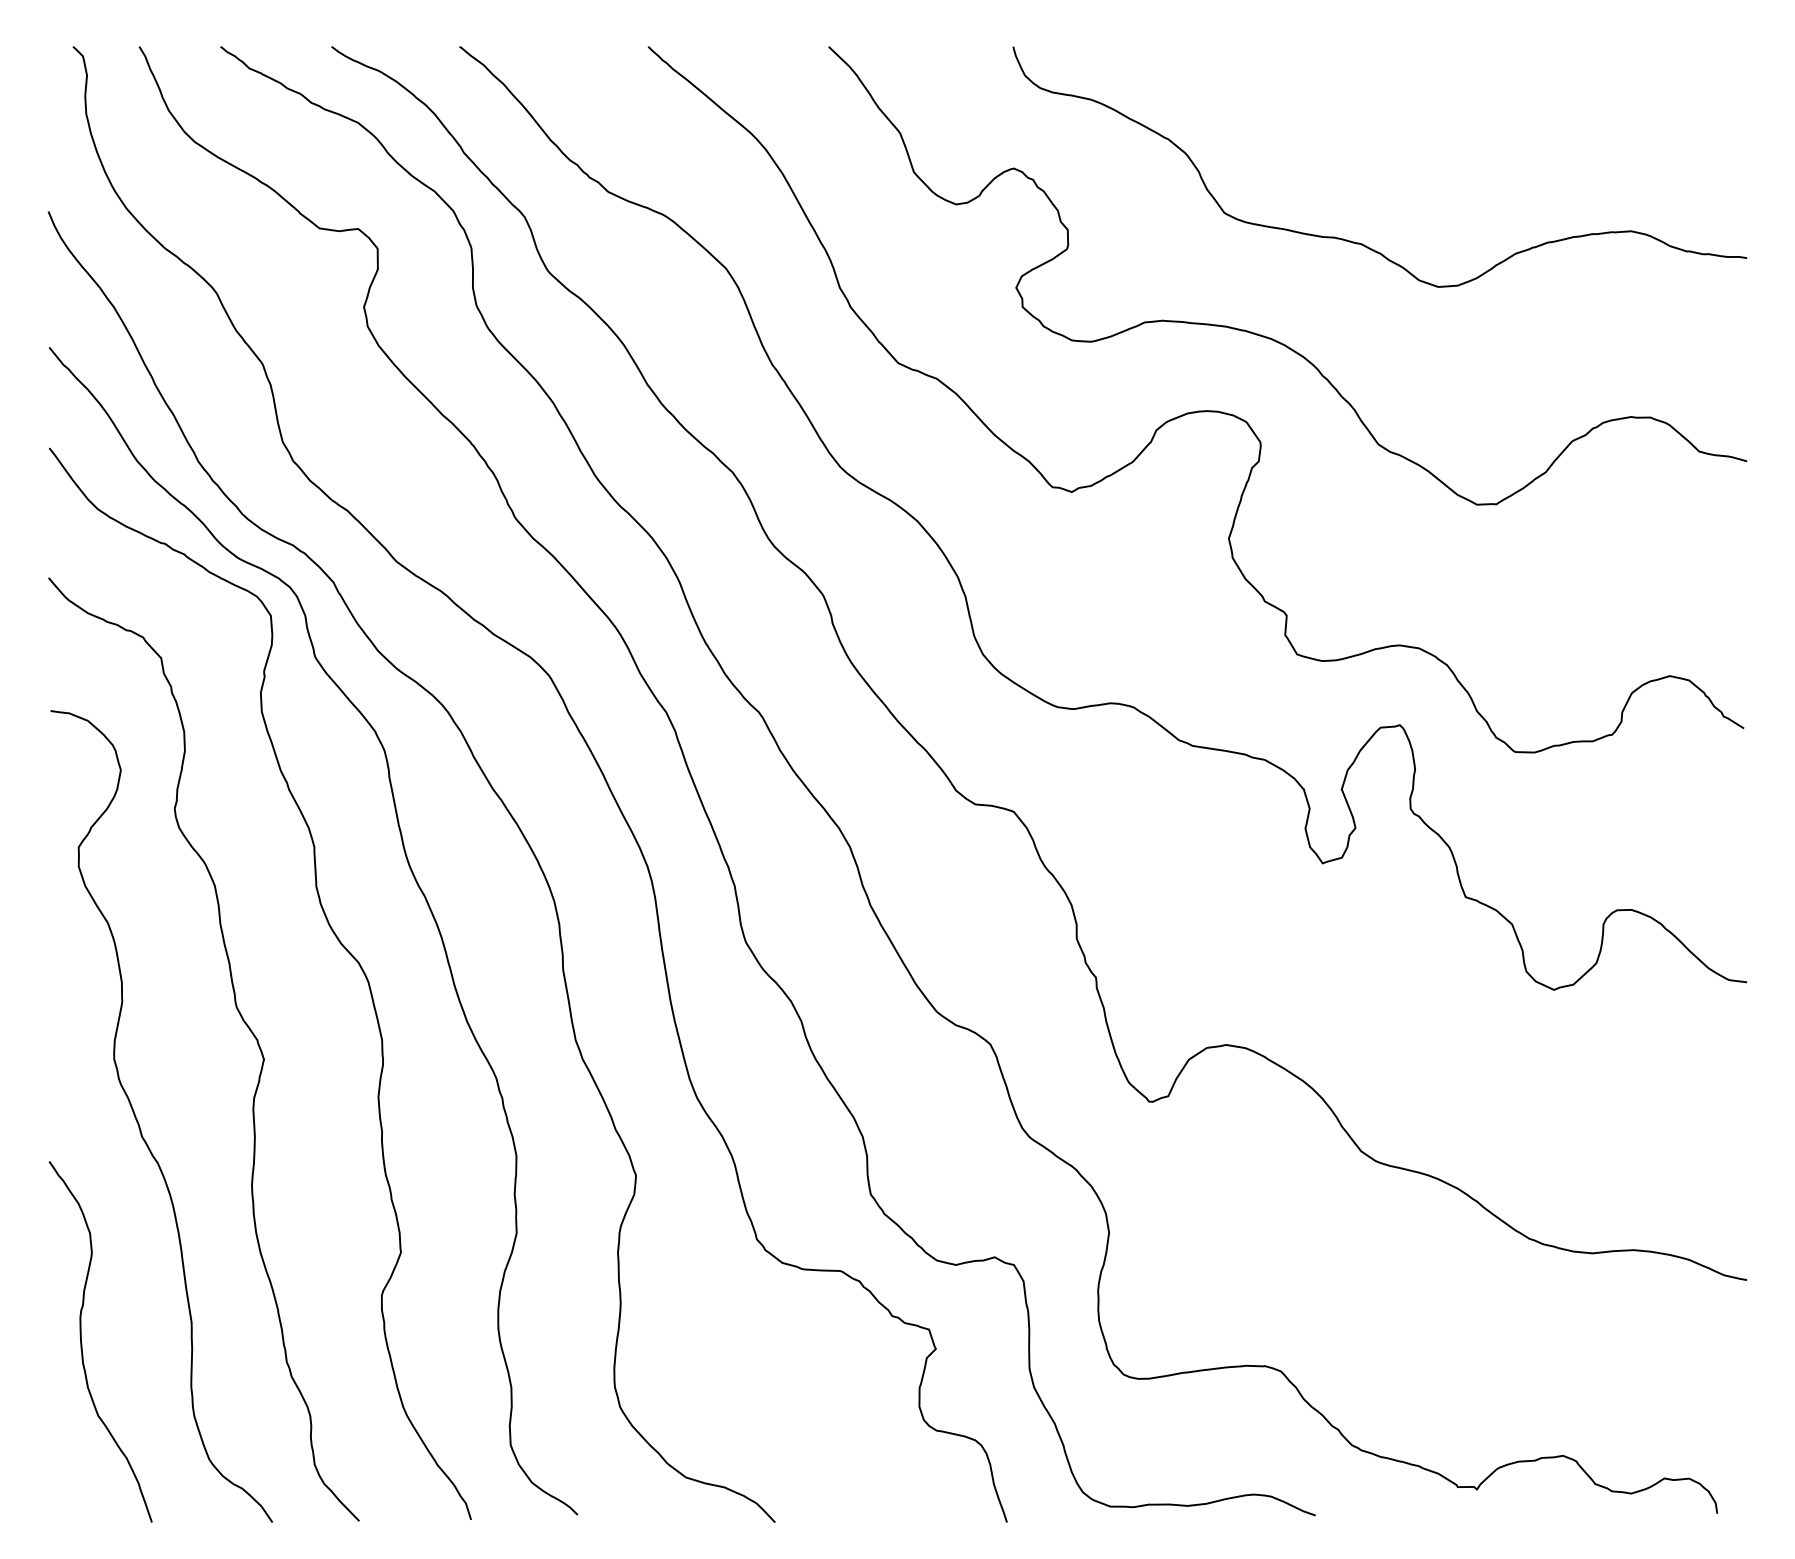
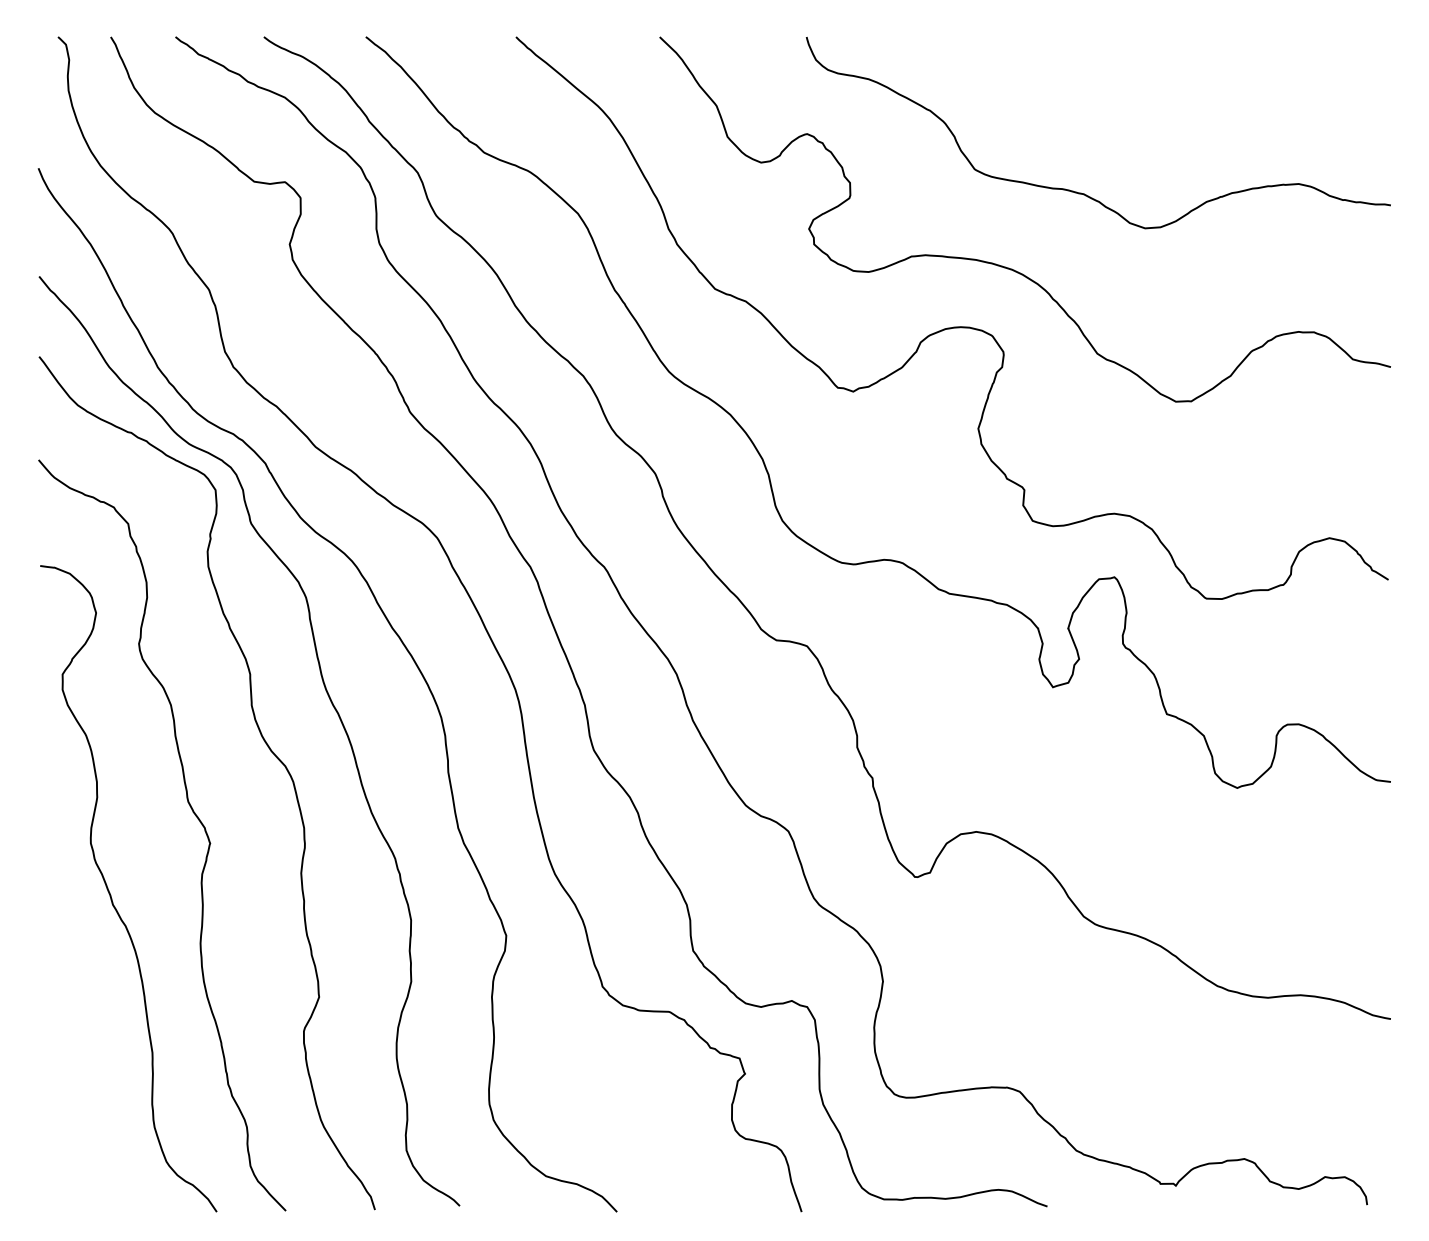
curve: (82, 1343) -> (65, 1069), removed

